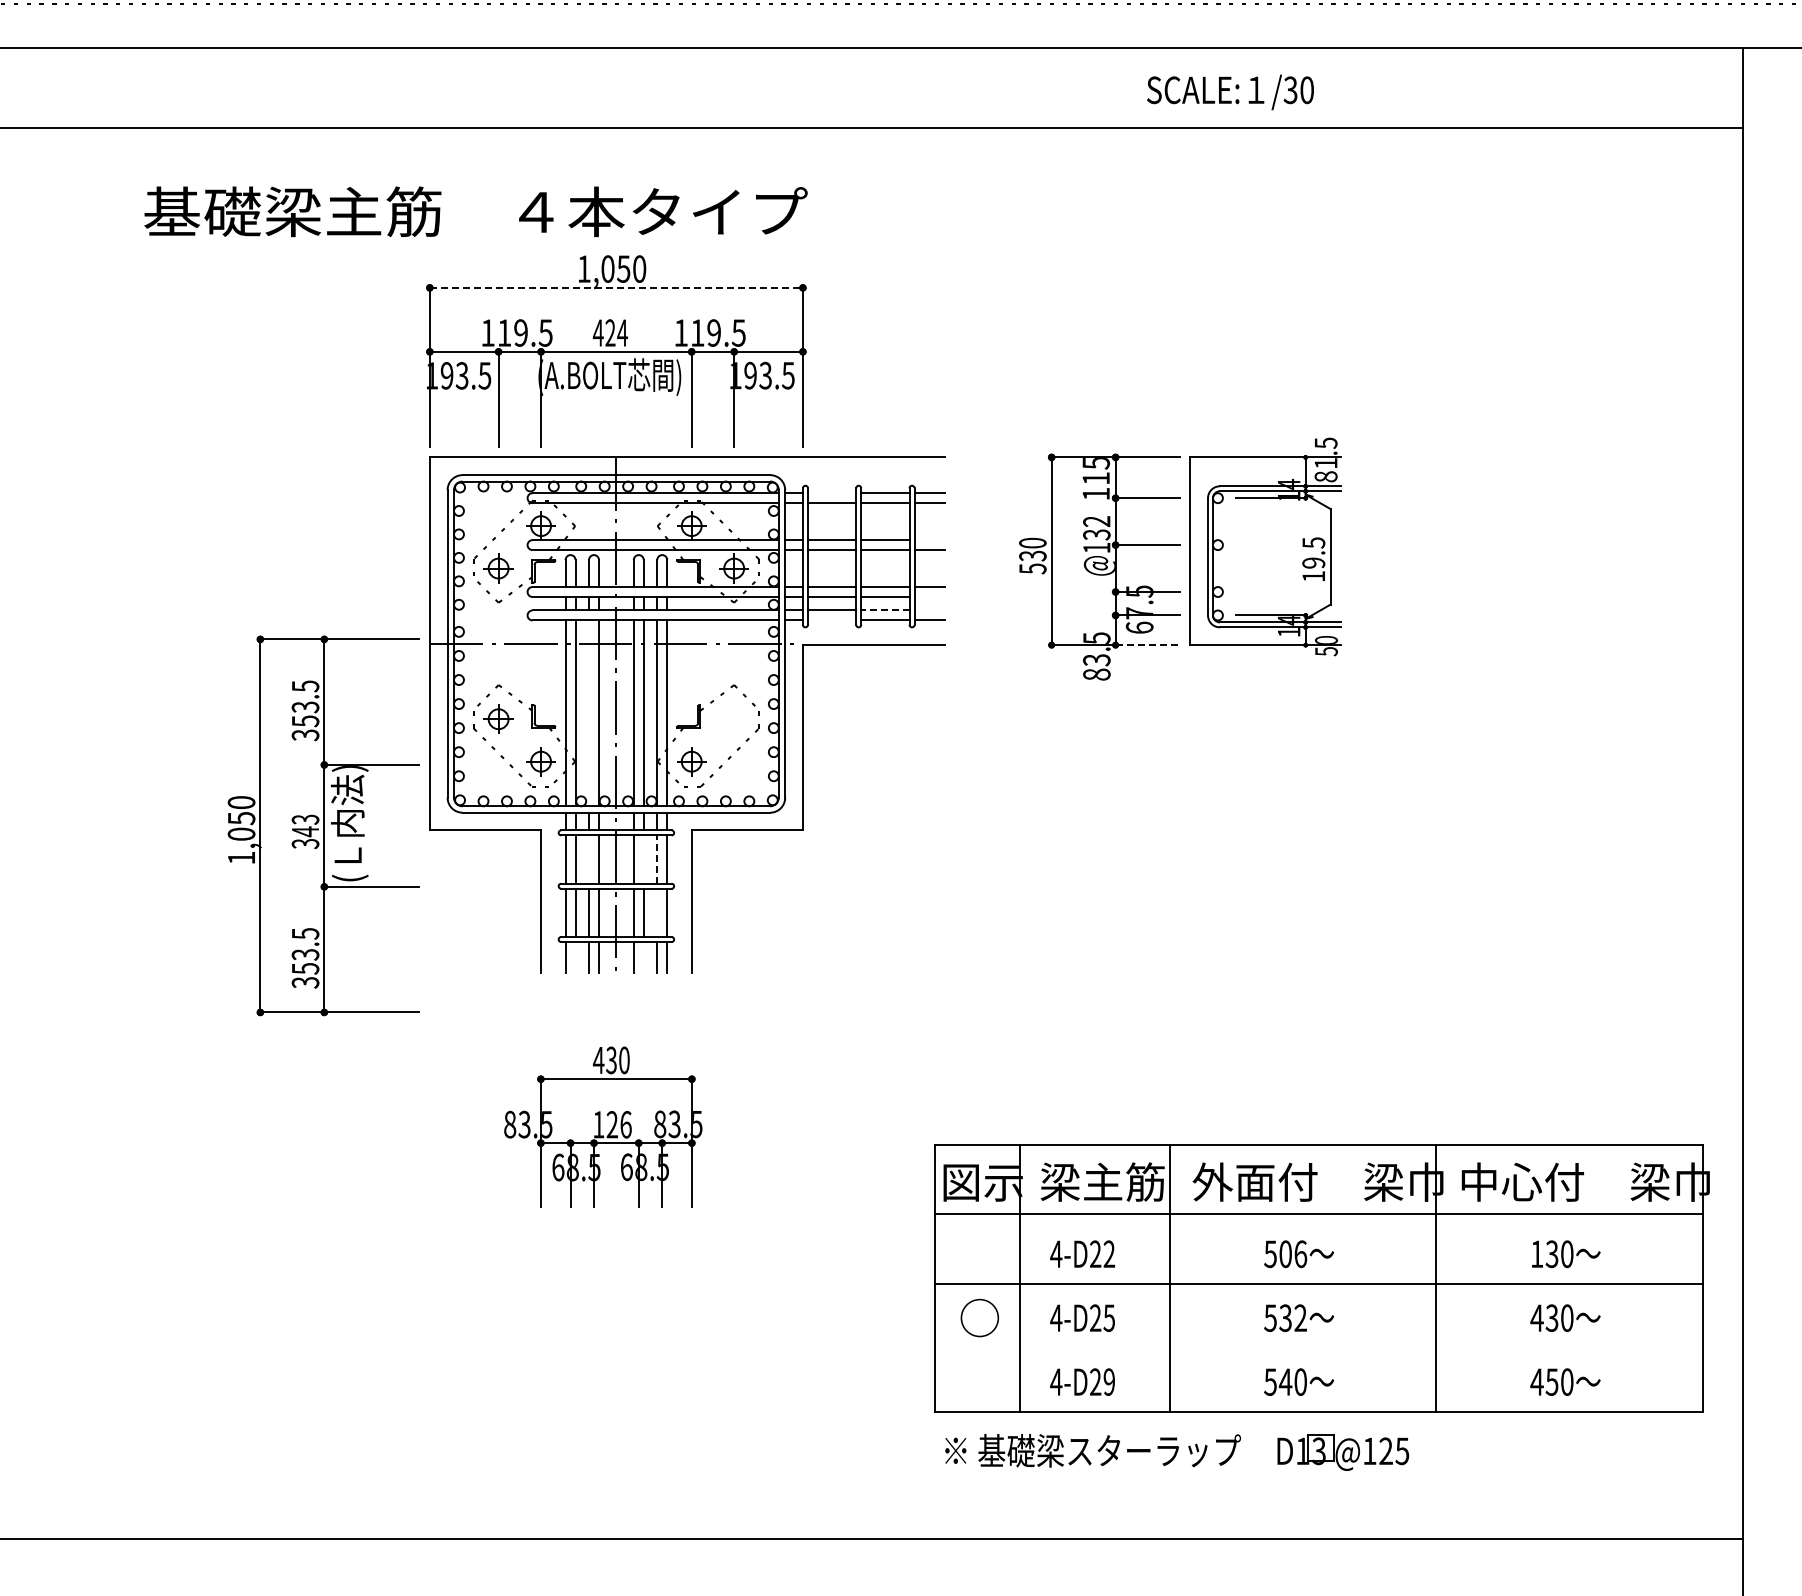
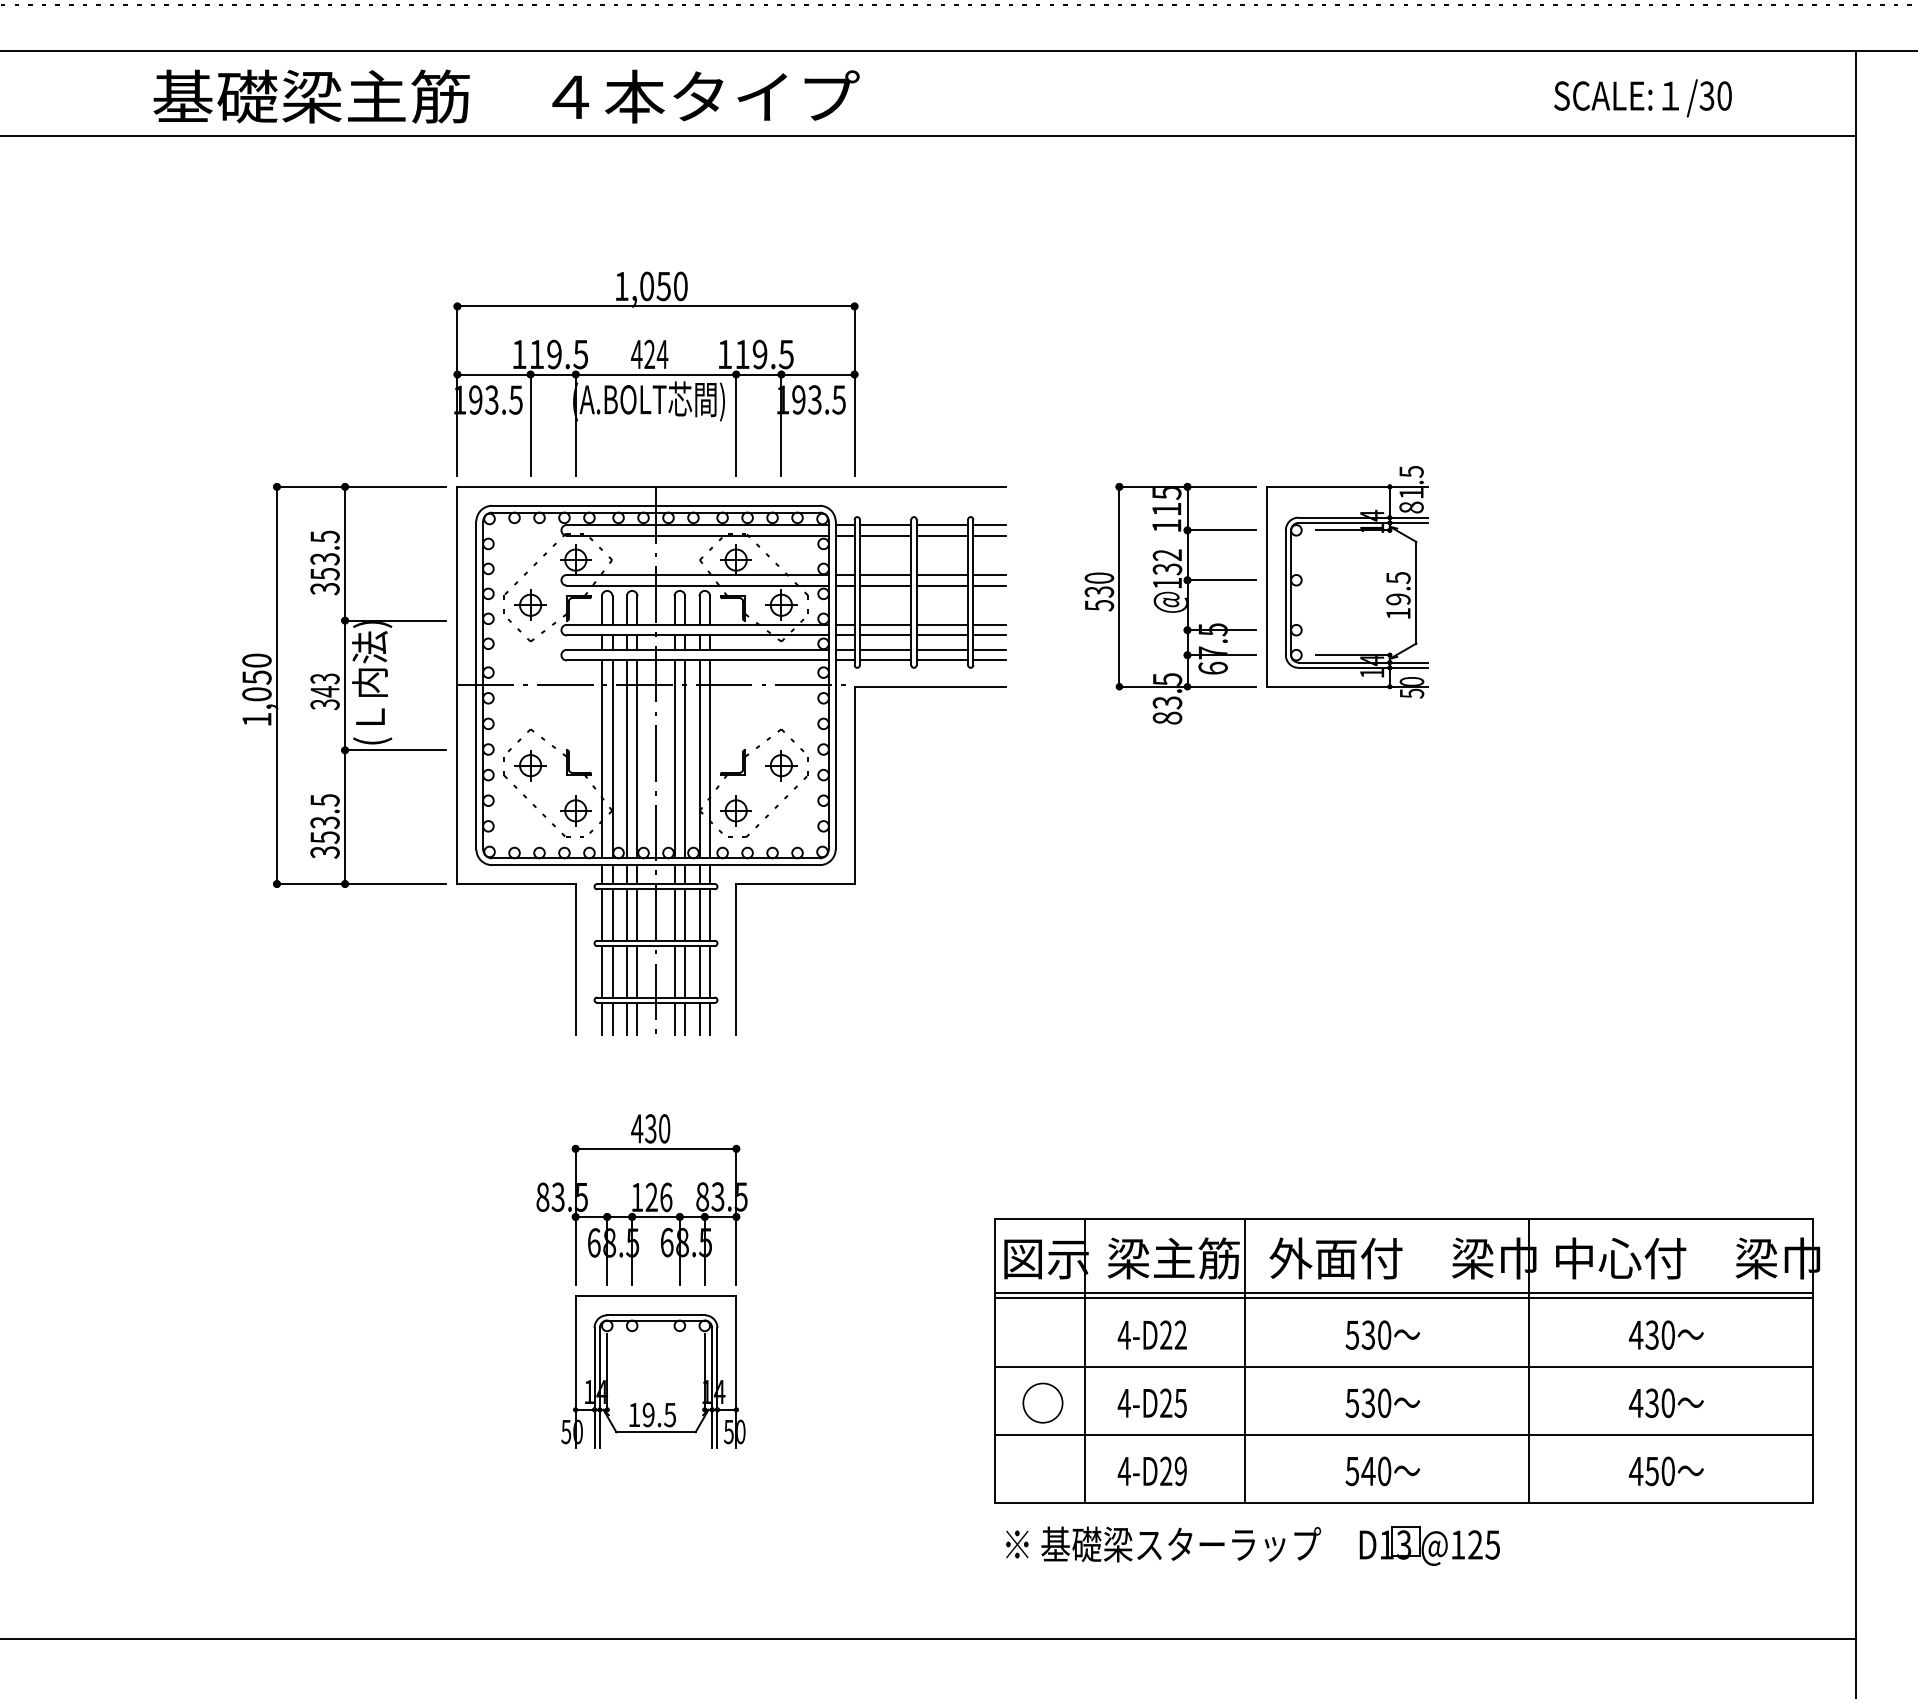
text: (1230, 92) -> (1643, 98), moved
text: (475, 211) -> (506, 96), moved
line: (616, 287) -> (656, 306), dashed -> solid
line: (831, 493) -> (885, 525), added
line: (929, 540) -> (989, 575), added
line: (929, 596) -> (989, 634), added
line: (884, 610) -> (941, 649), dashed -> solid
line: (929, 610) -> (989, 649), added
line: (831, 620) -> (885, 660), added
line: (1147, 645) -> (1221, 687), dashed -> solid
line: (589, 713) -> (627, 759), added
part: (733, 718) -> (780, 764), added
part: (323, 825) -> (344, 685), moved
line: (589, 859) -> (627, 914), added
line: (643, 859) -> (684, 914), added
line: (657, 859) -> (699, 914), dashed -> solid
line: (657, 912) -> (699, 971), added
line: (575, 957) -> (612, 1019), added
line: (643, 957) -> (684, 1019), added
line: (1318, 1219) -> (1403, 1298), added
text: (1536, 1253) -> (1635, 1334), 130 -> 430
text: (1293, 1254) -> (1376, 1335), 506 -> 530
part: (613, 1288) -> (652, 1371), added
text: (1300, 1318) -> (1384, 1403), 532 -> 530
line: (1318, 1347) -> (1403, 1434), added

